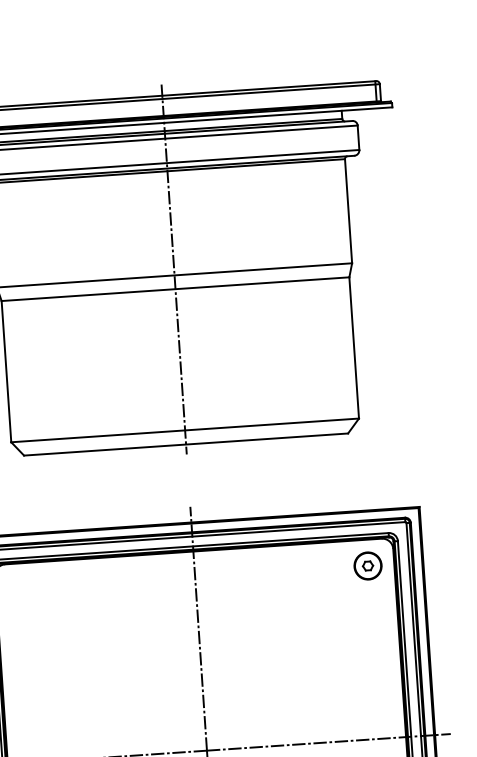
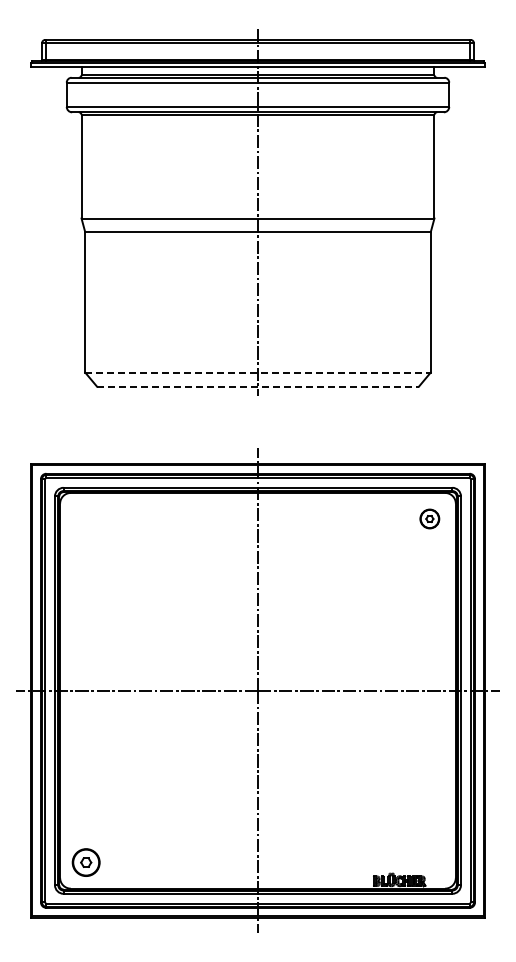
line: (185, 430) -> (258, 372), solid -> dashed
line: (186, 444) -> (258, 386), solid -> dashed
part: (367, 565) -> (429, 518), size x0.7

